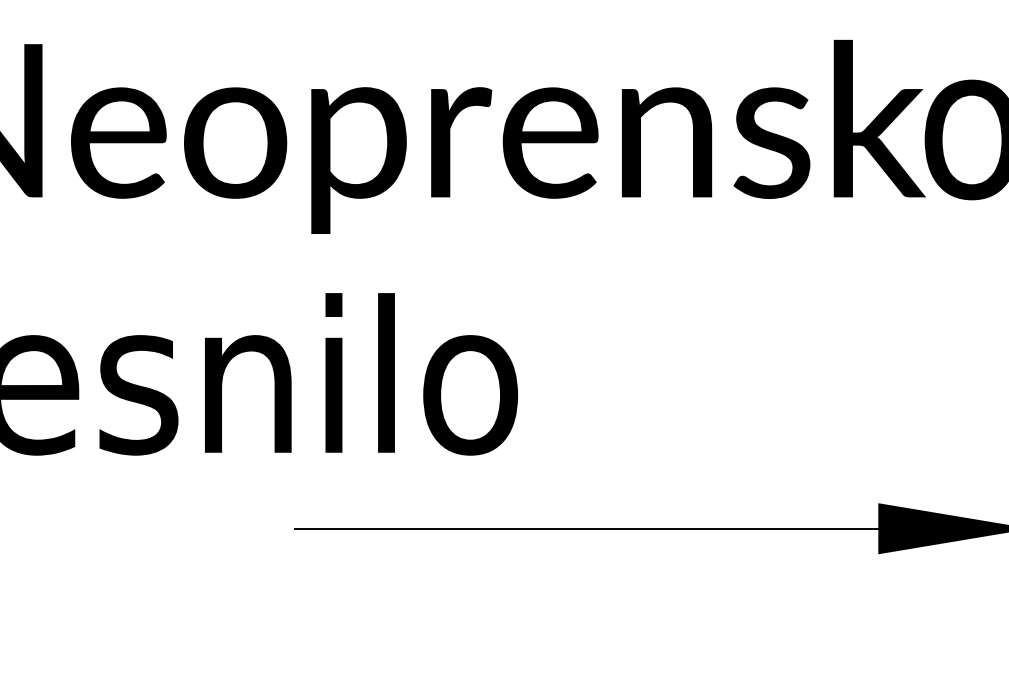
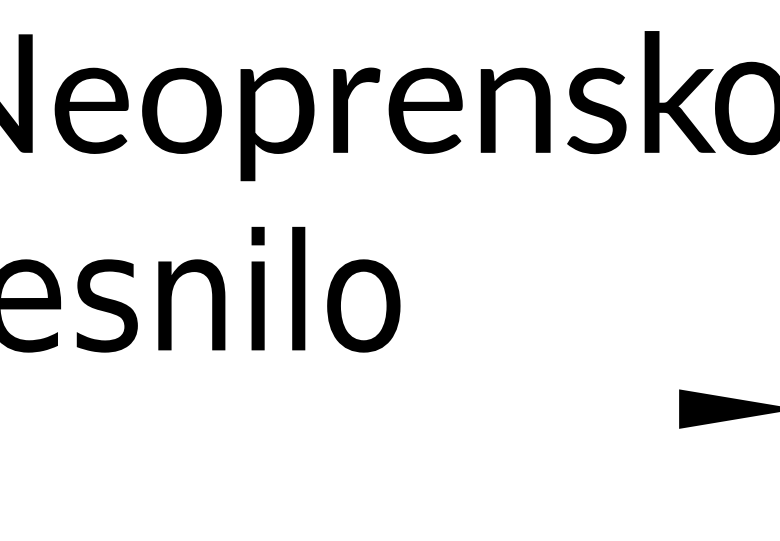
line: (586, 528) -> (453, 408), removed

